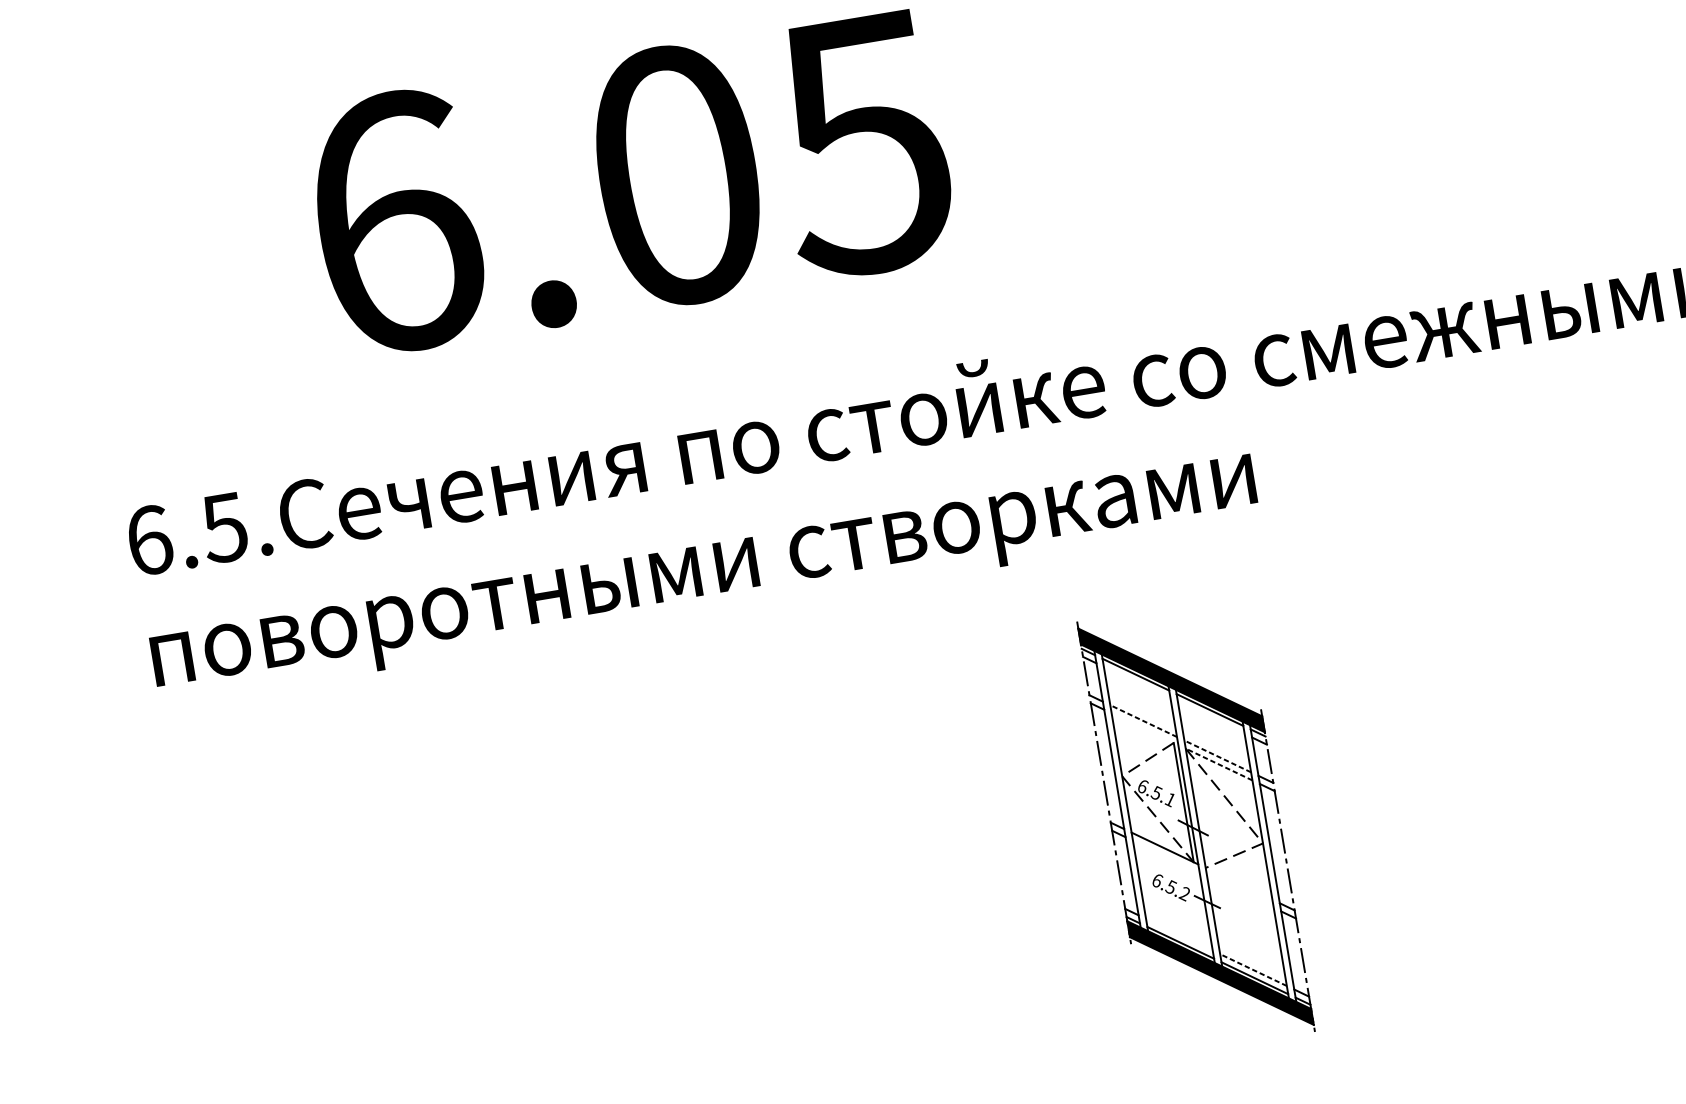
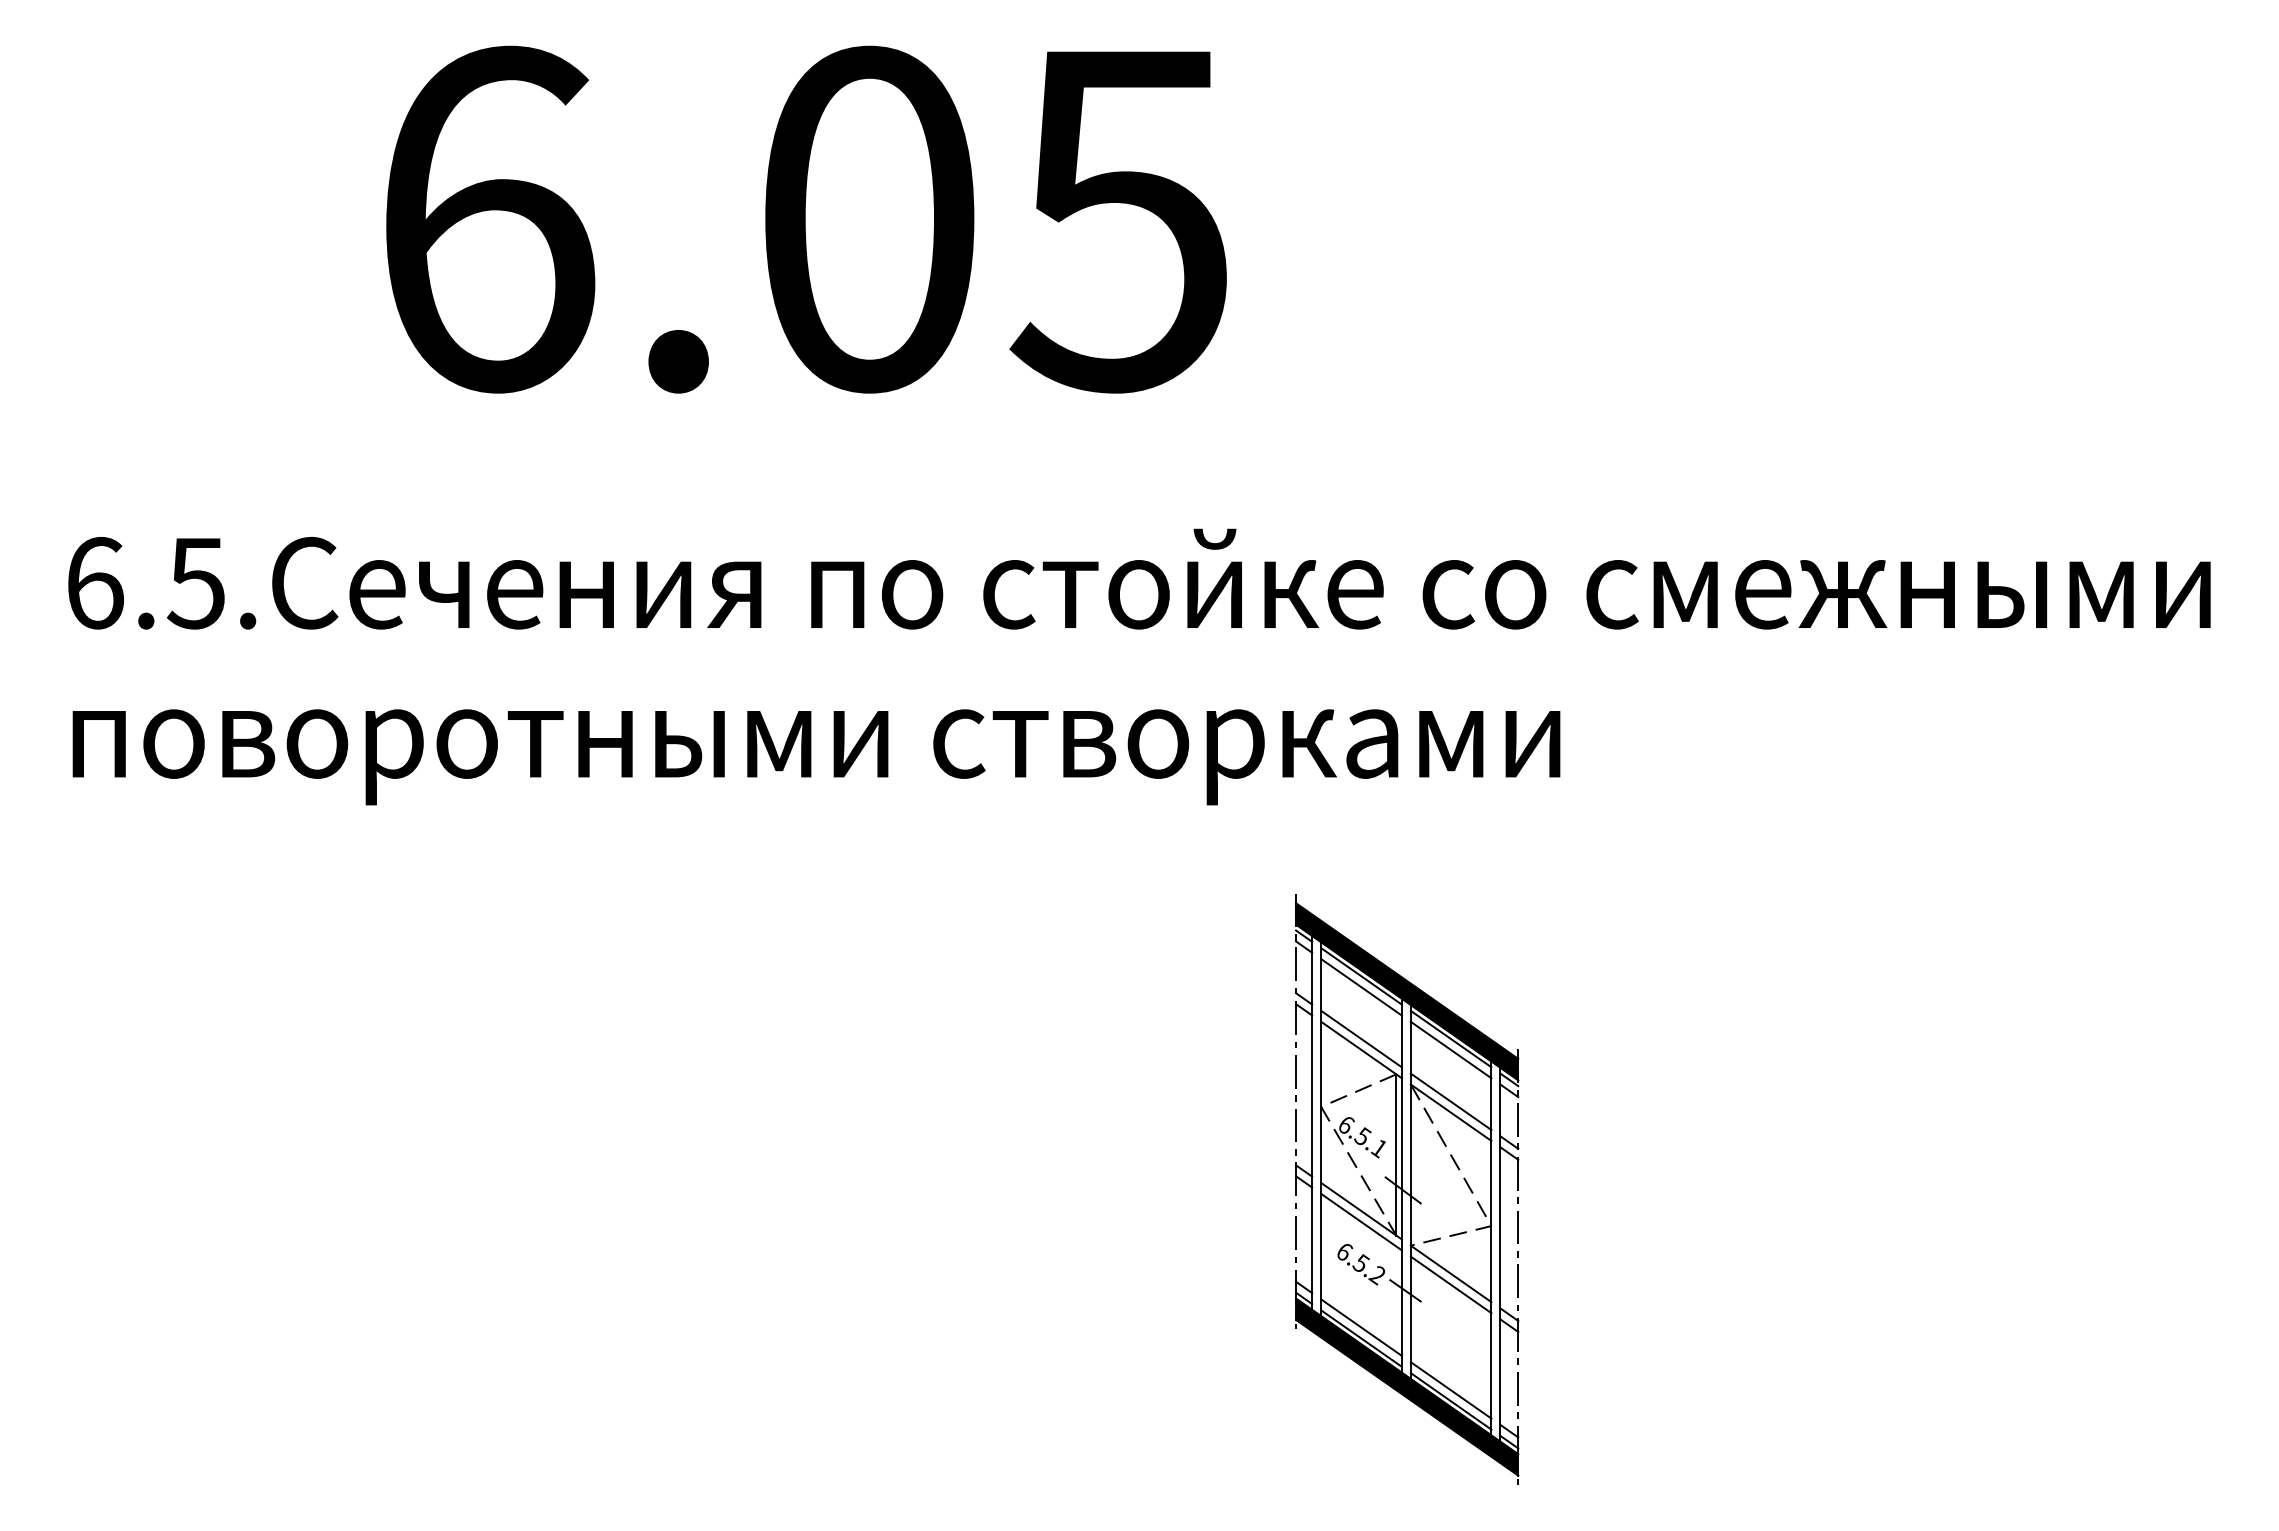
line: (1137, 682) -> (1361, 987), added
line: (1210, 717) -> (1450, 1049), added
line: (1143, 720) -> (1361, 1038), dashed -> solid
line: (1144, 728) -> (1361, 1049), added
line: (1217, 756) -> (1450, 1101), dashed -> solid
line: (1218, 764) -> (1450, 1112), dashed -> solid
line: (1166, 856) -> (1361, 1221), added
line: (1238, 883) -> (1450, 1273), added
line: (1239, 891) -> (1450, 1284), added
line: (1179, 934) -> (1361, 1327), added
line: (1253, 970) -> (1450, 1390), dashed -> solid

